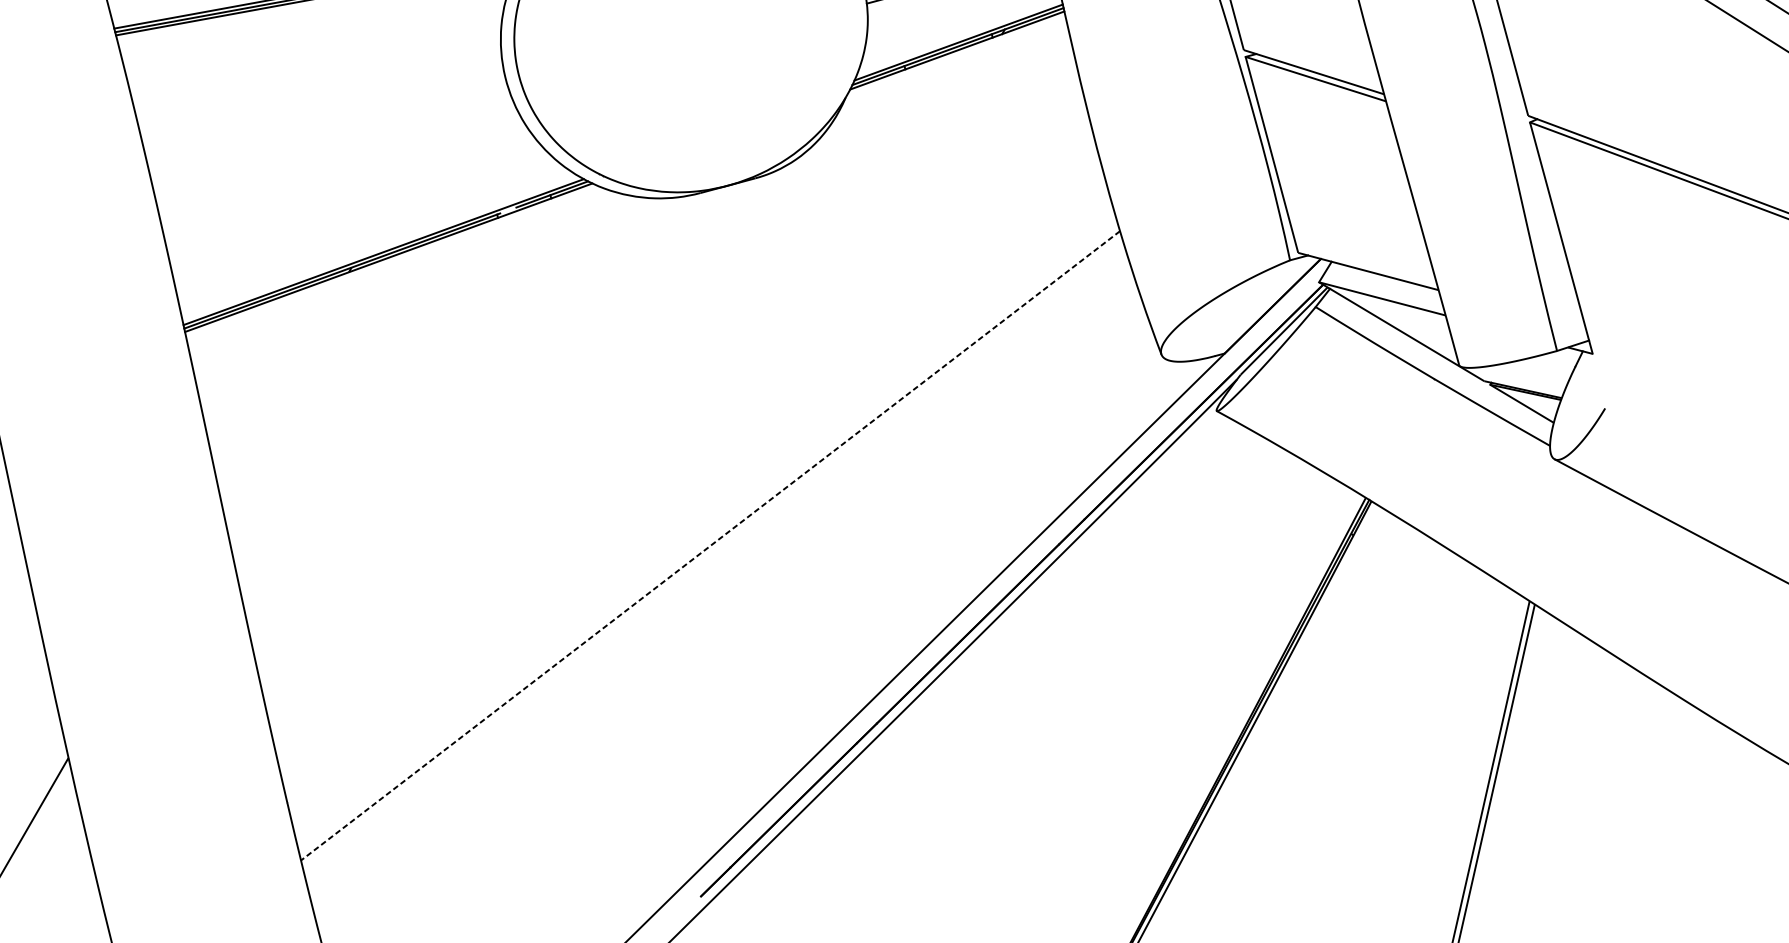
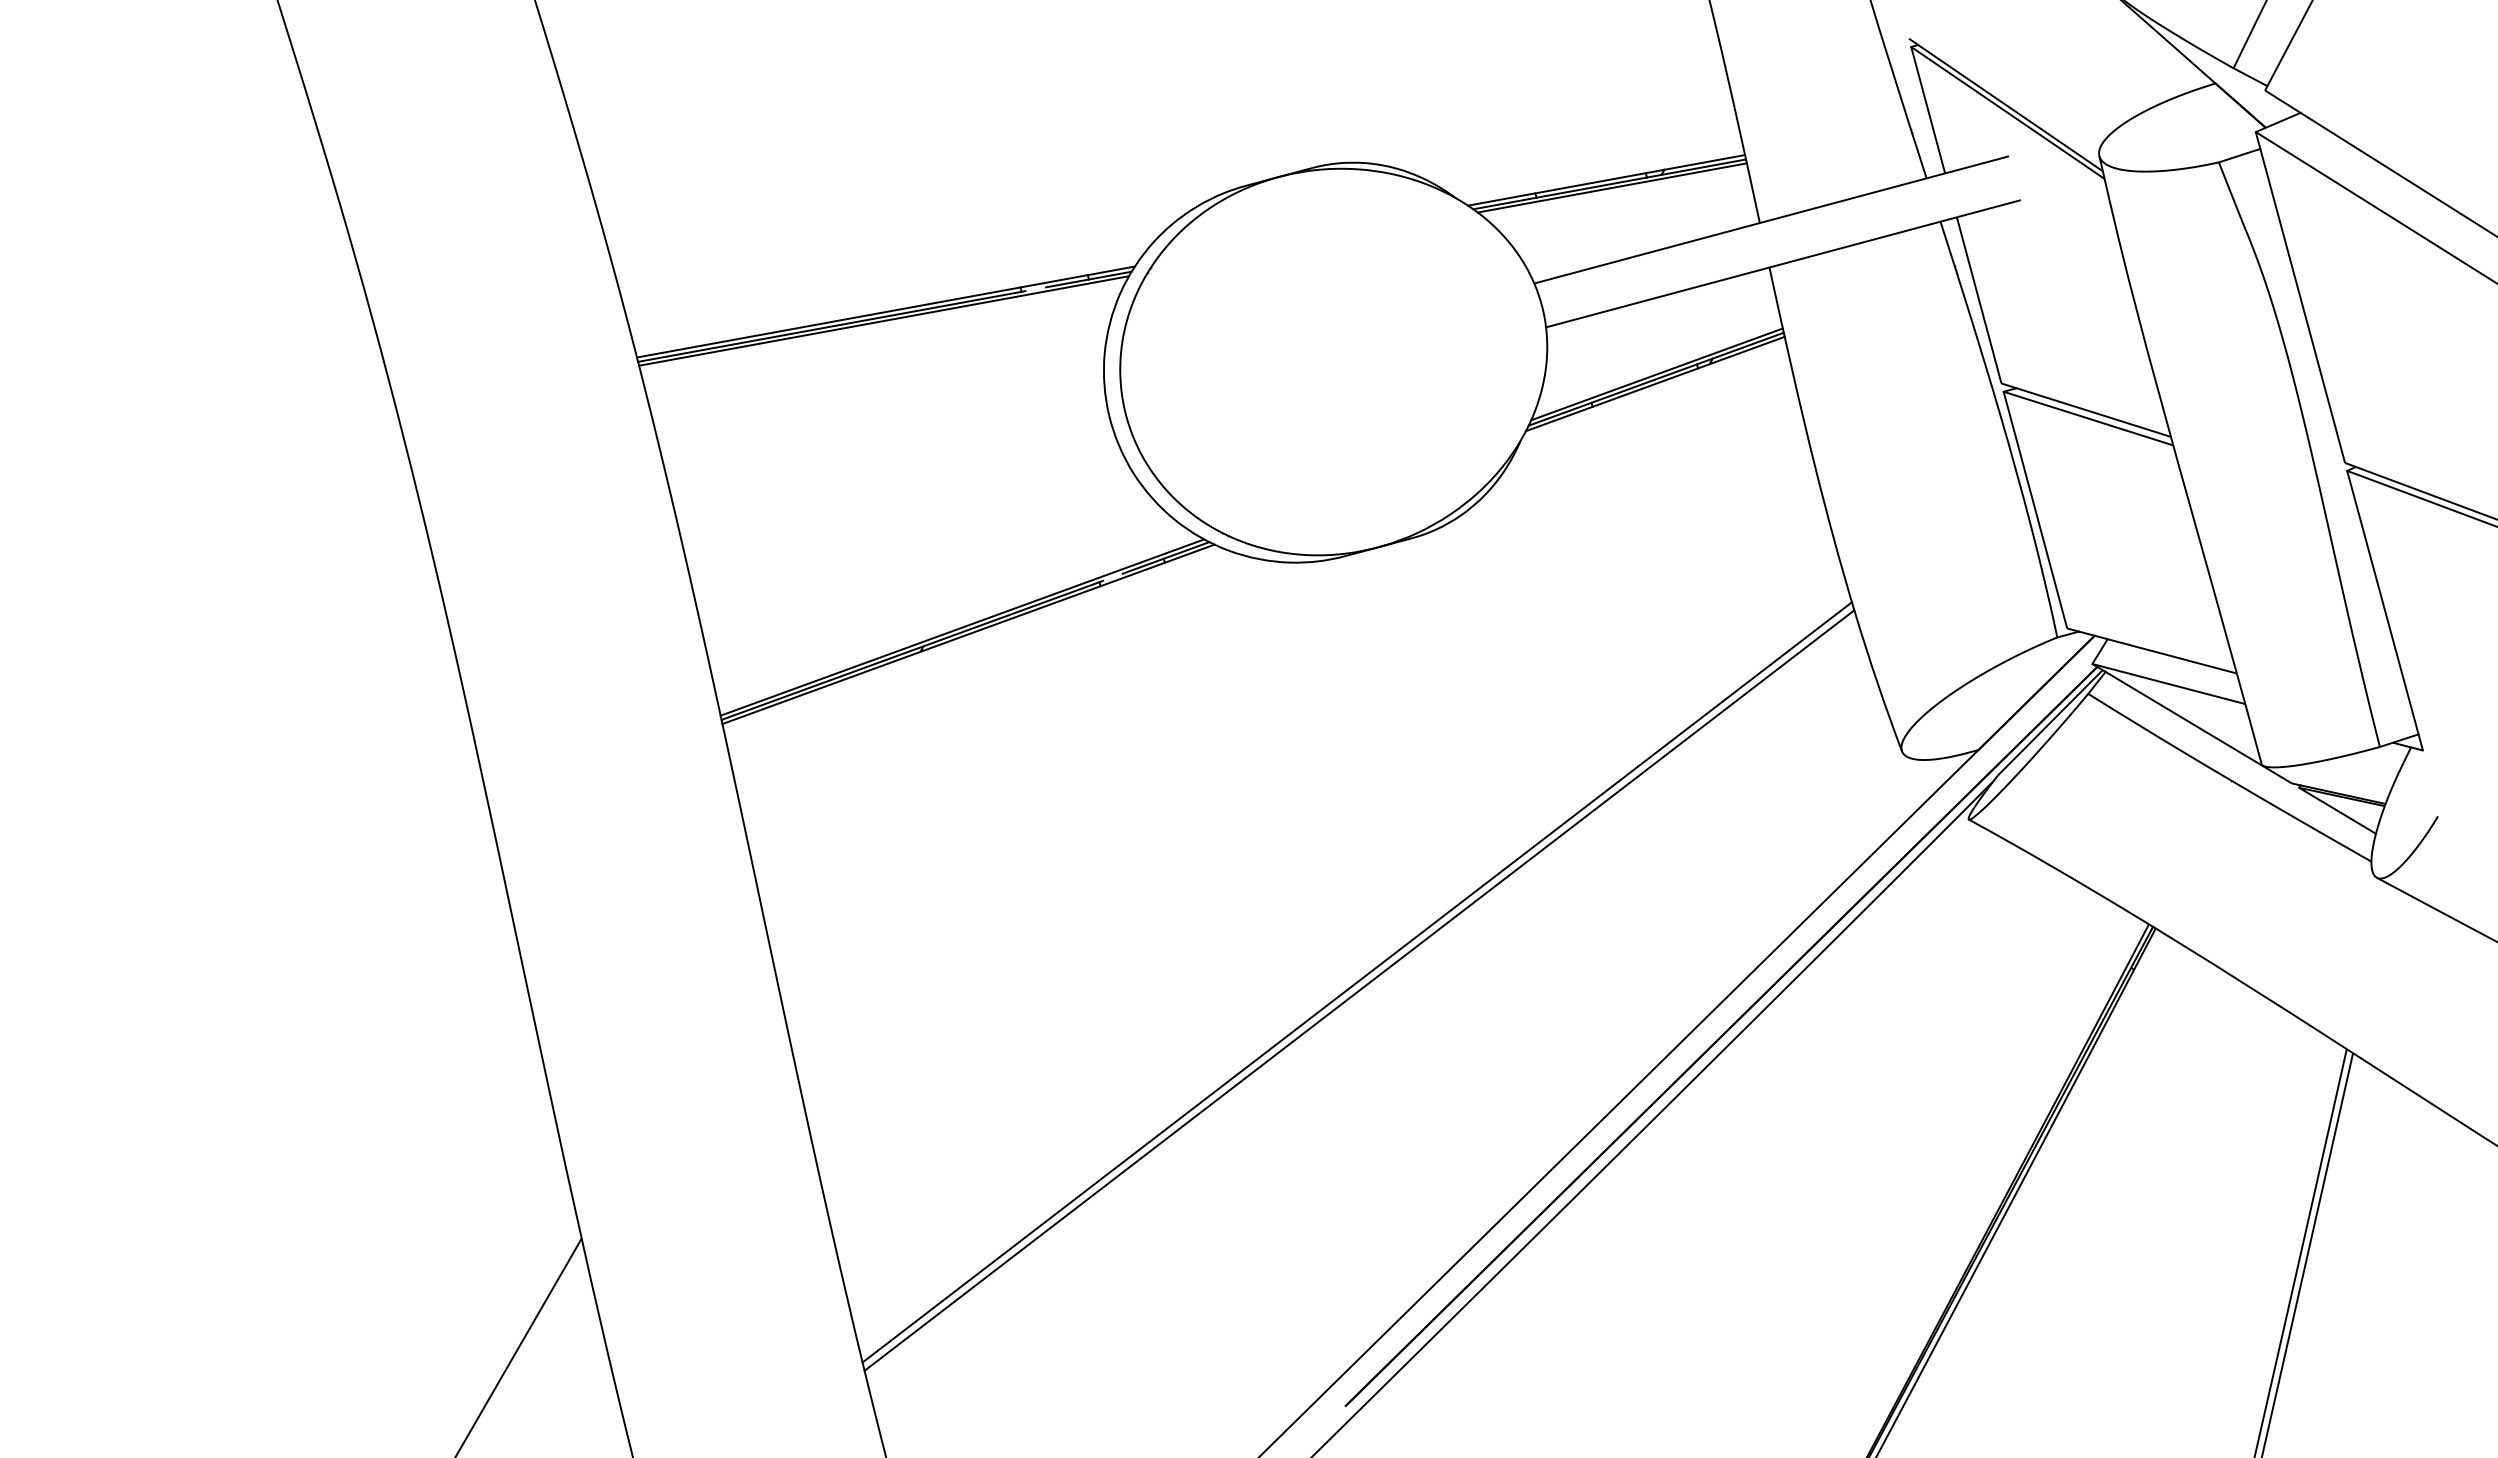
line: (710, 545) -> (1357, 982), dashed -> solid
line: (712, 552) -> (1359, 990), added

